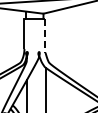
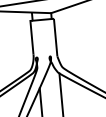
line: (45, 35) -> (55, 37), dashed -> solid

